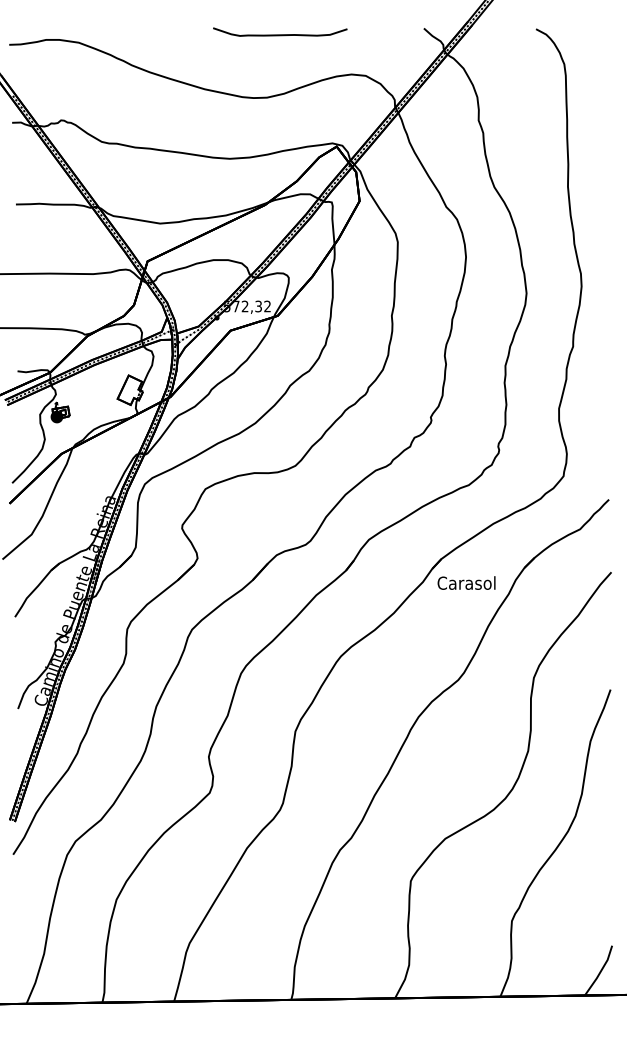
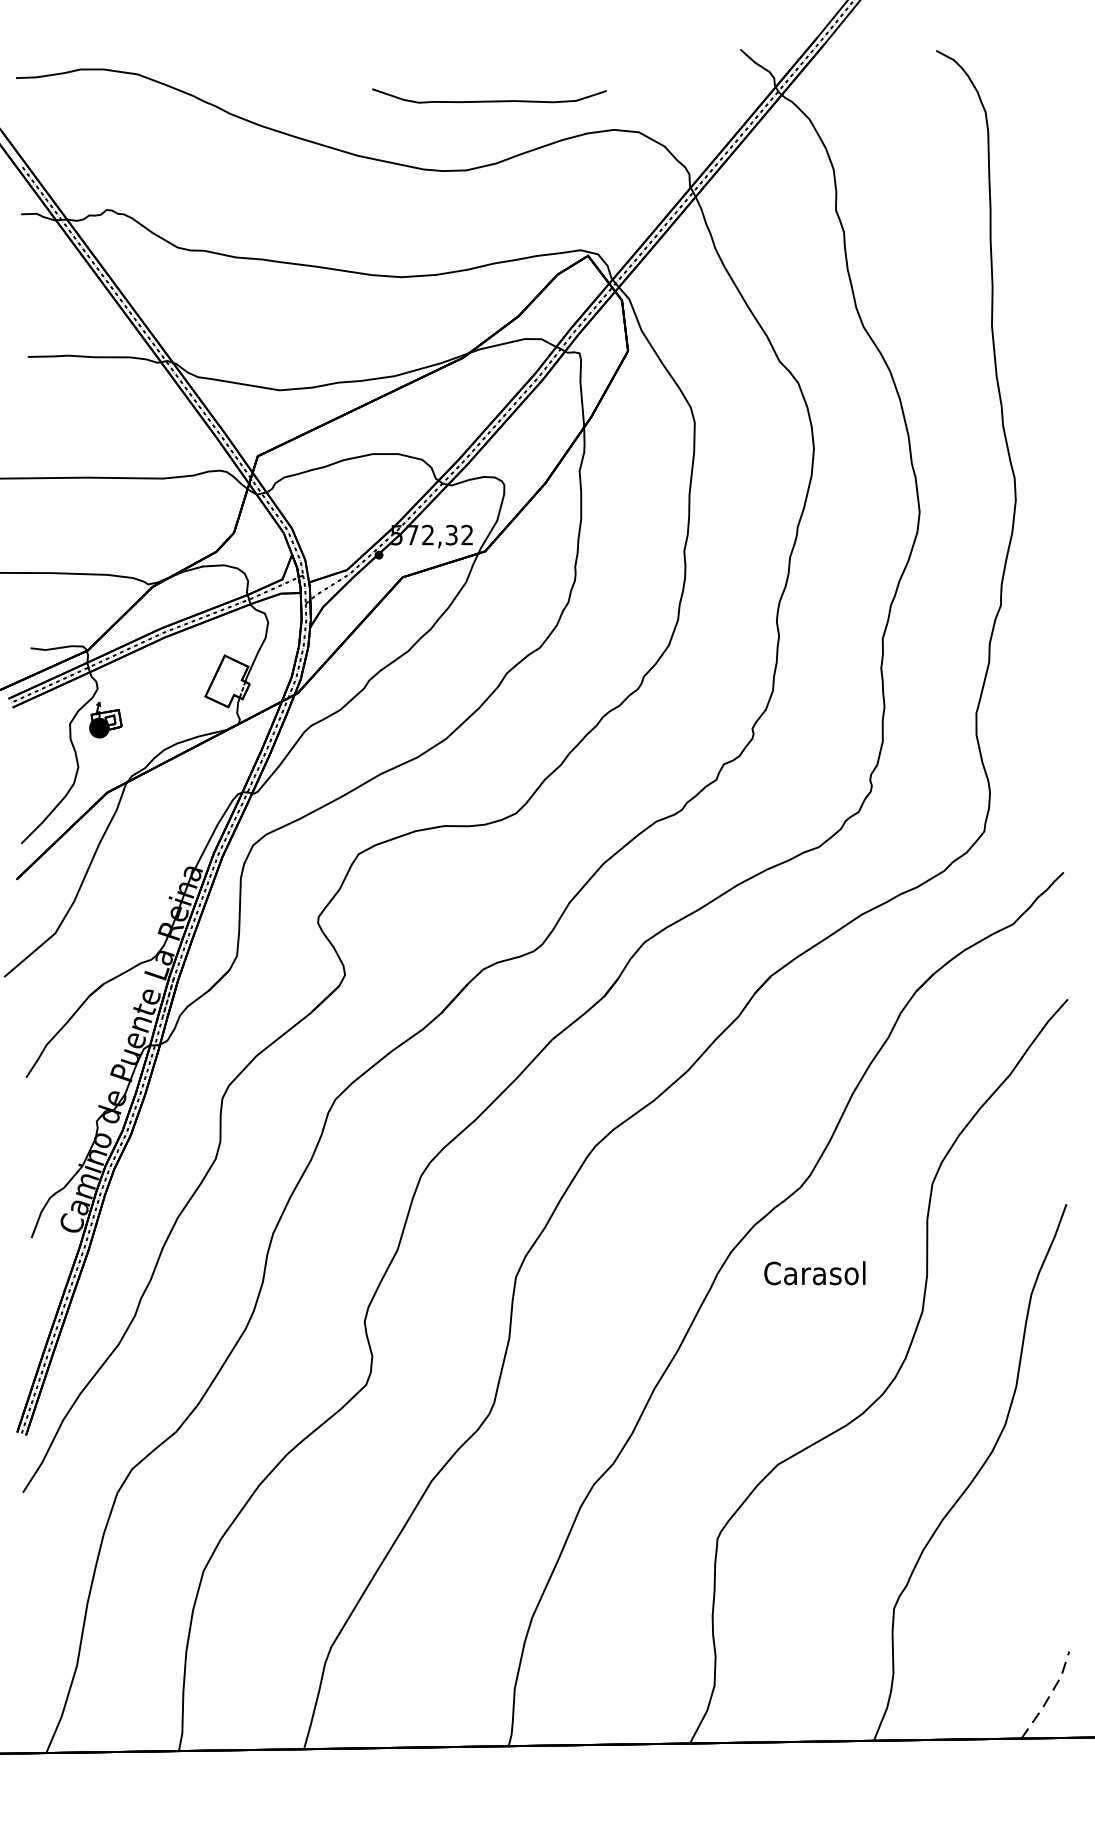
curve: (280, 34) -> (489, 100), moved
text: (466, 582) -> (814, 1272), moved
line: (600, 971) -> (1048, 1696), solid -> dashed

